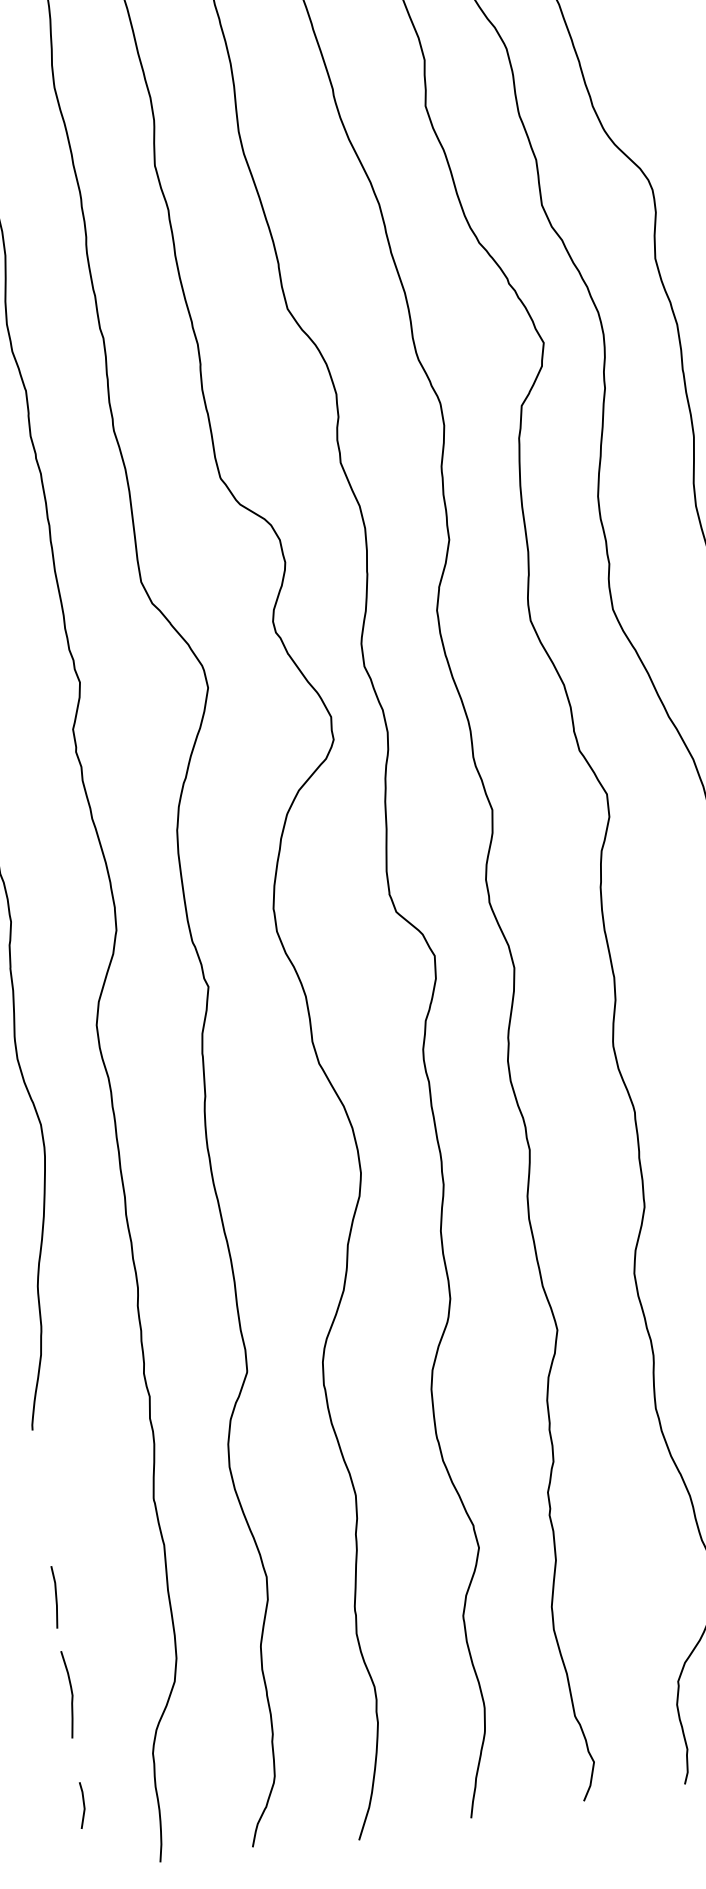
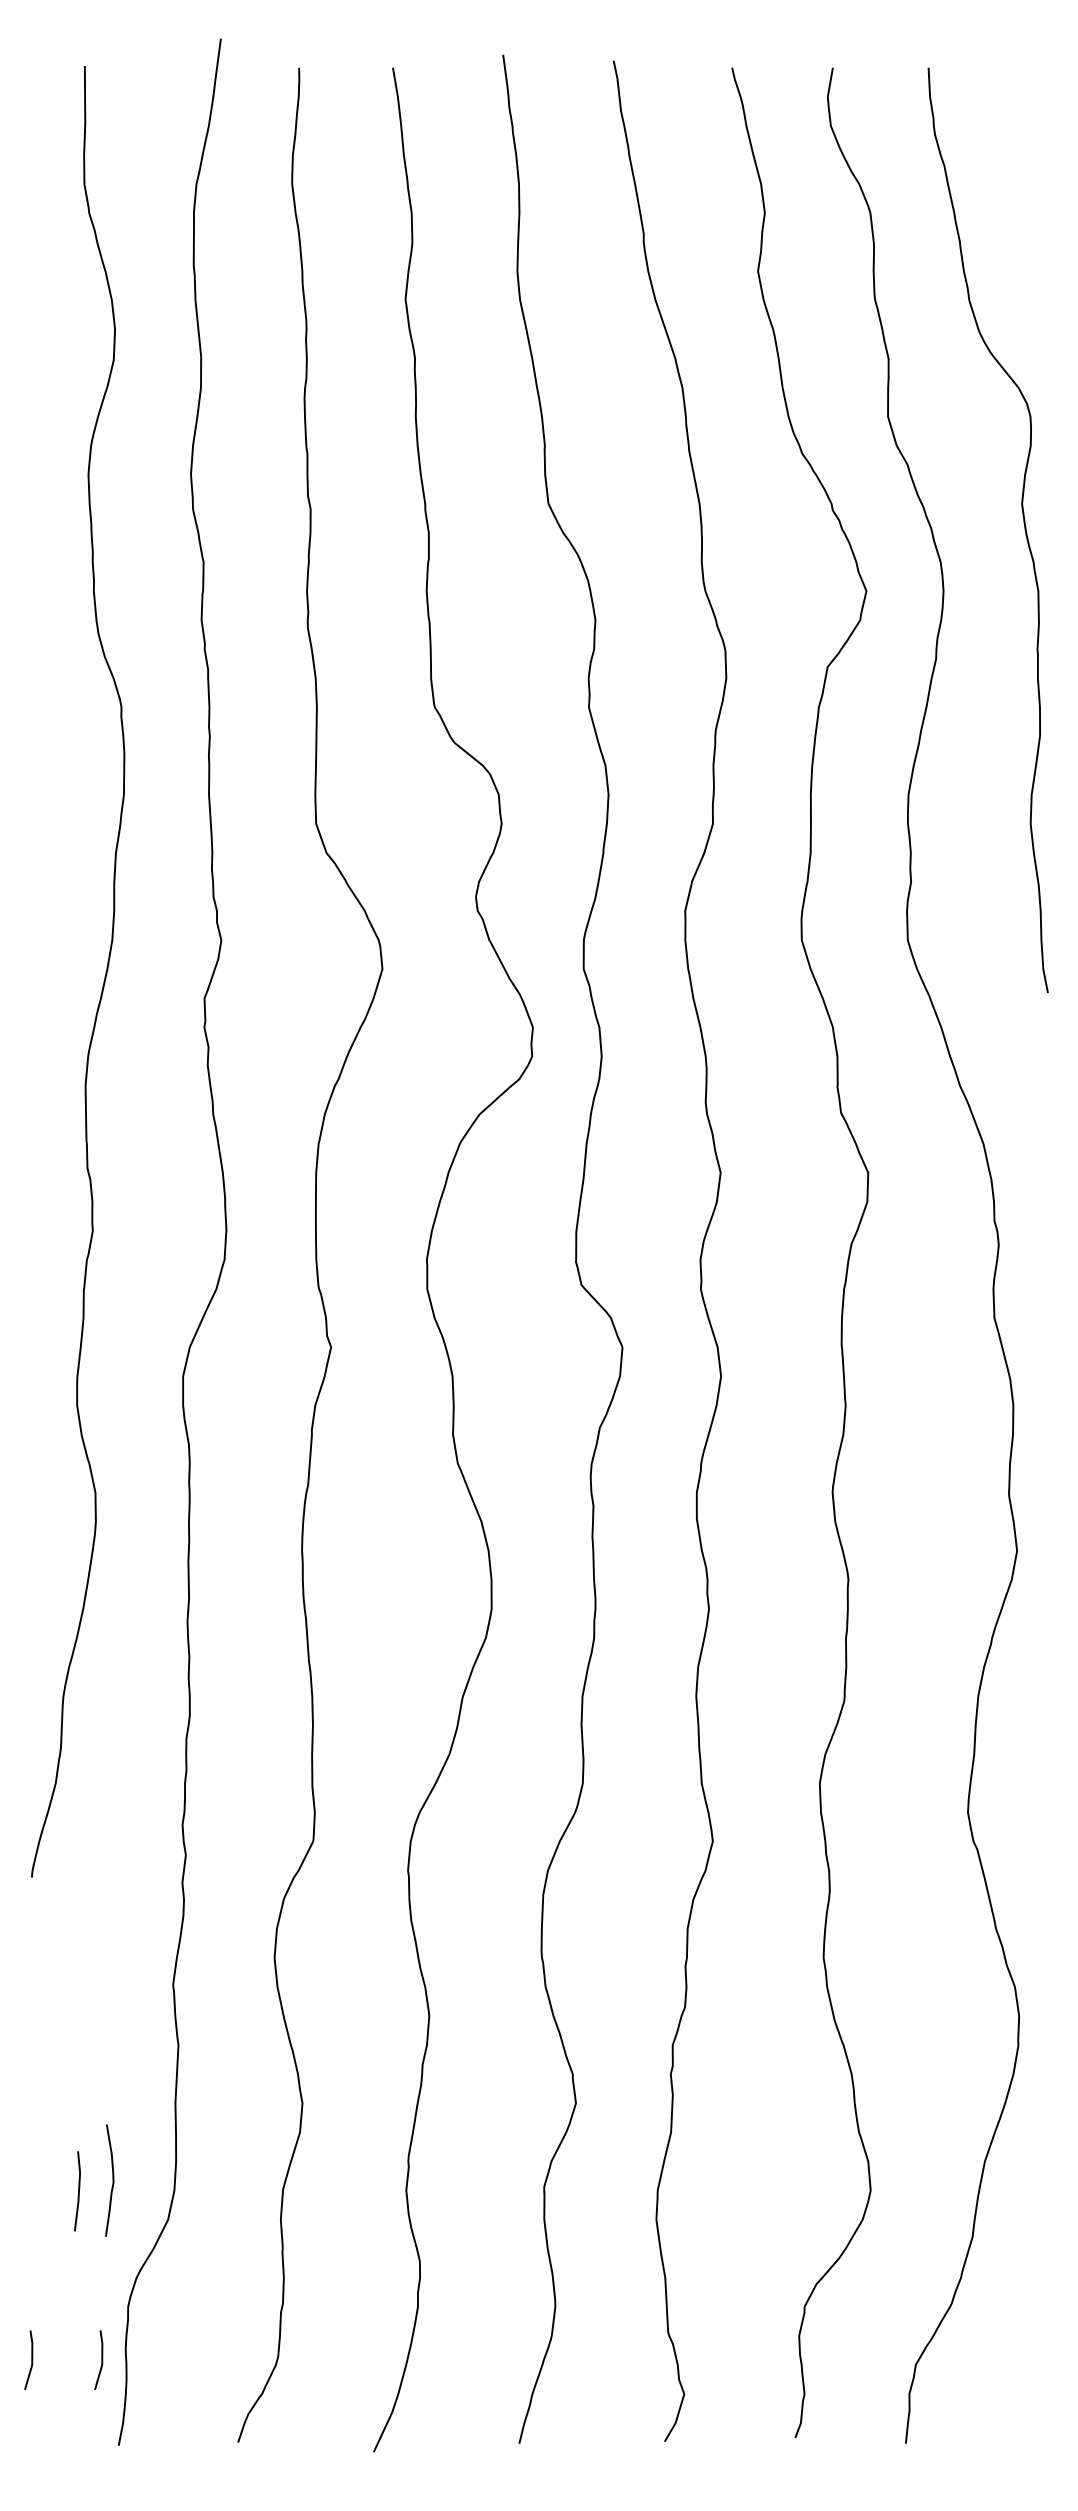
line: (55, 1597) -> (78, 2191), moved
curve: (71, 1694) -> (112, 2180), moved
line: (137, 1797) -> (101, 2359), added

